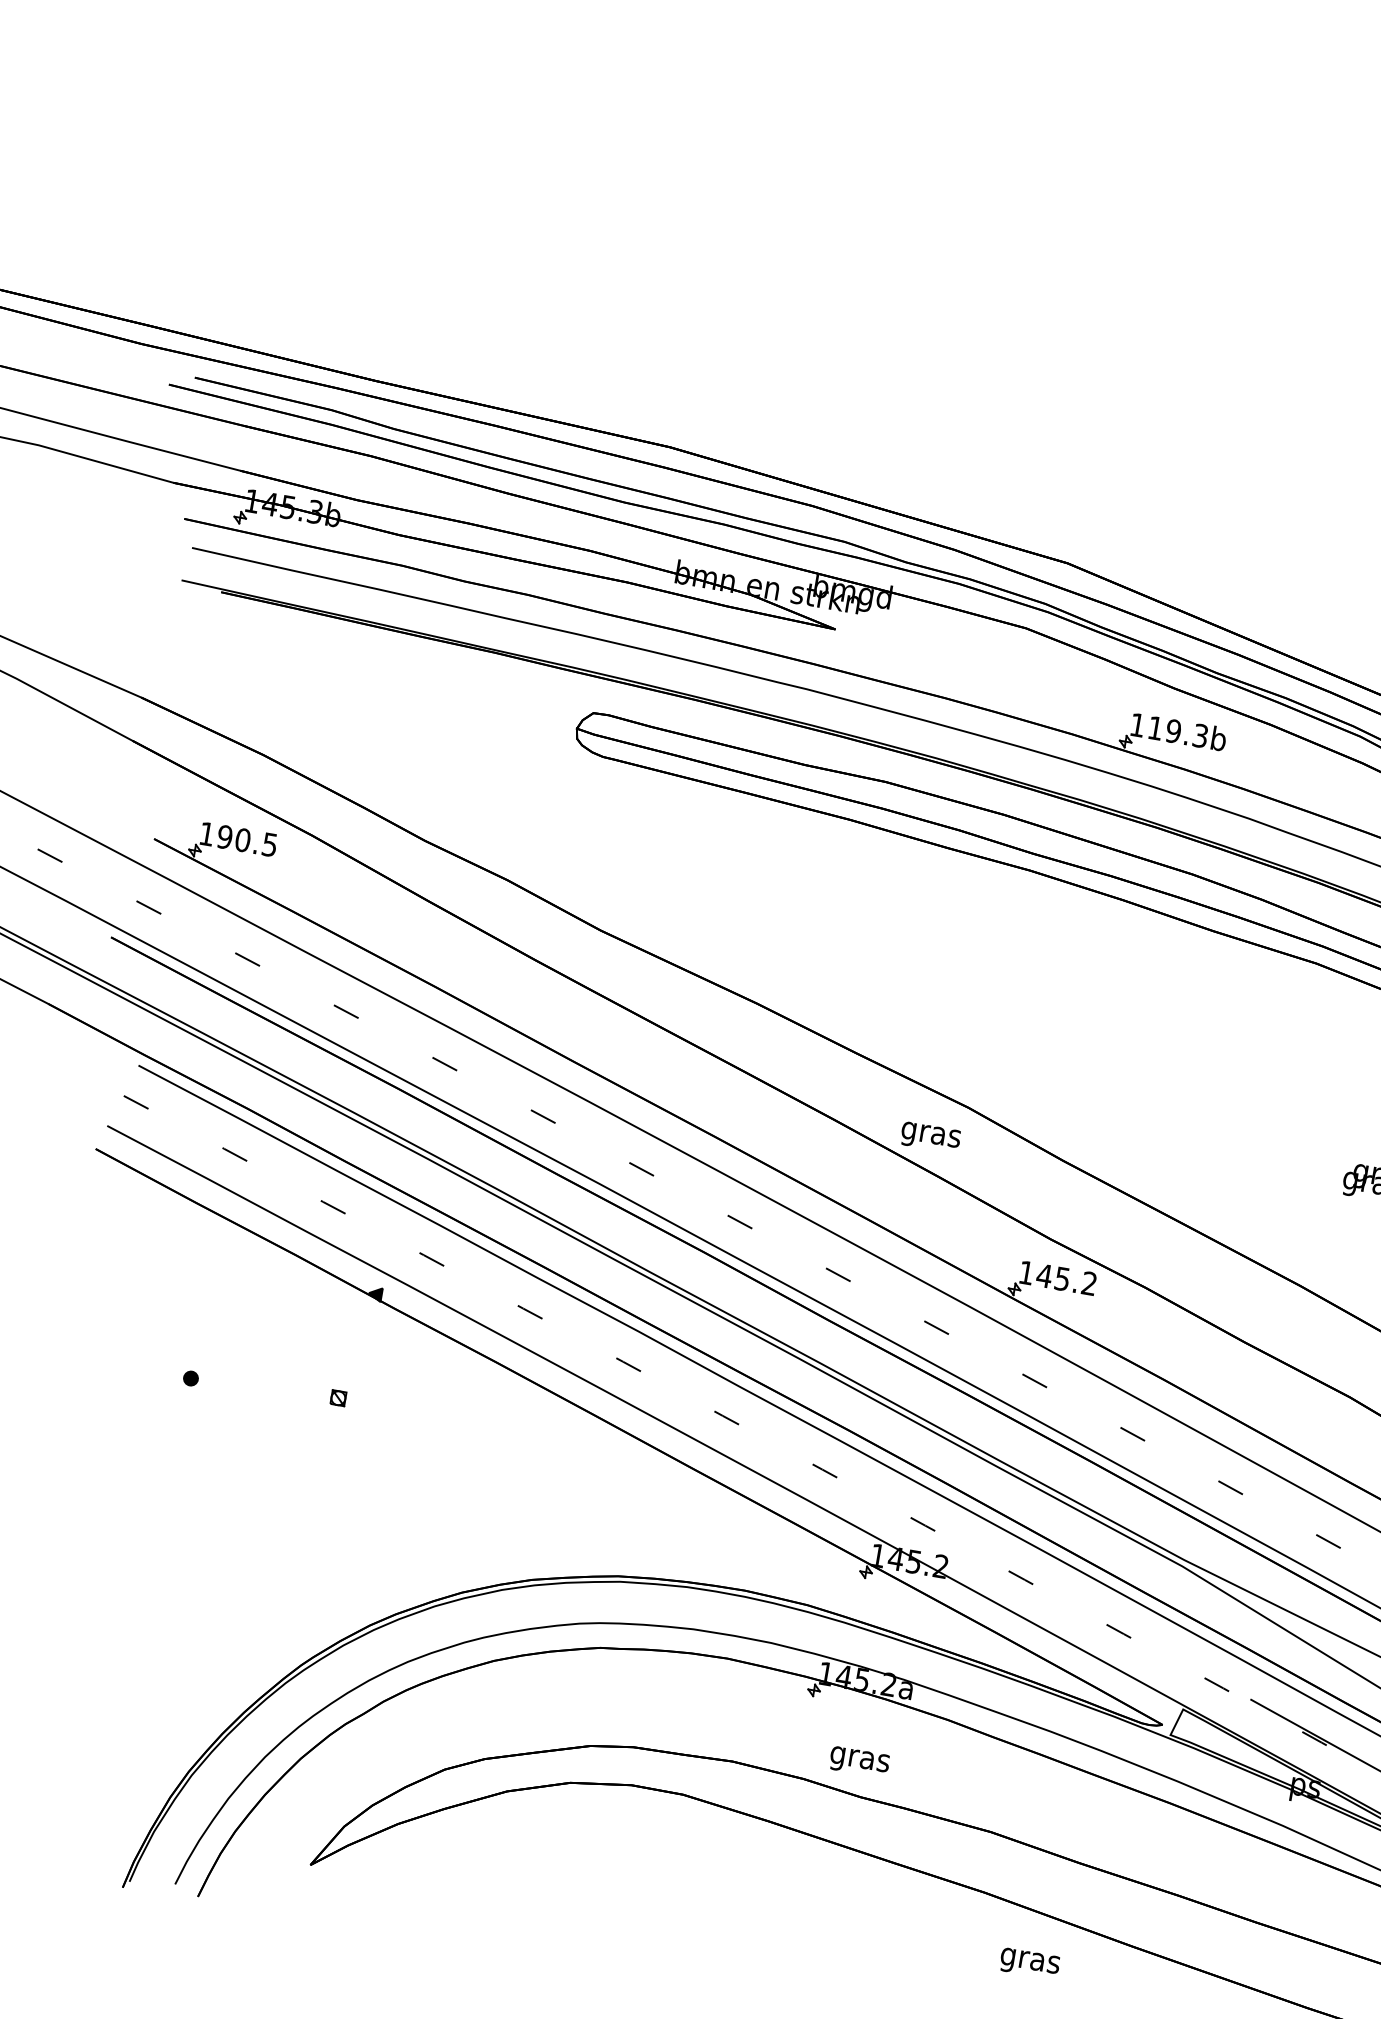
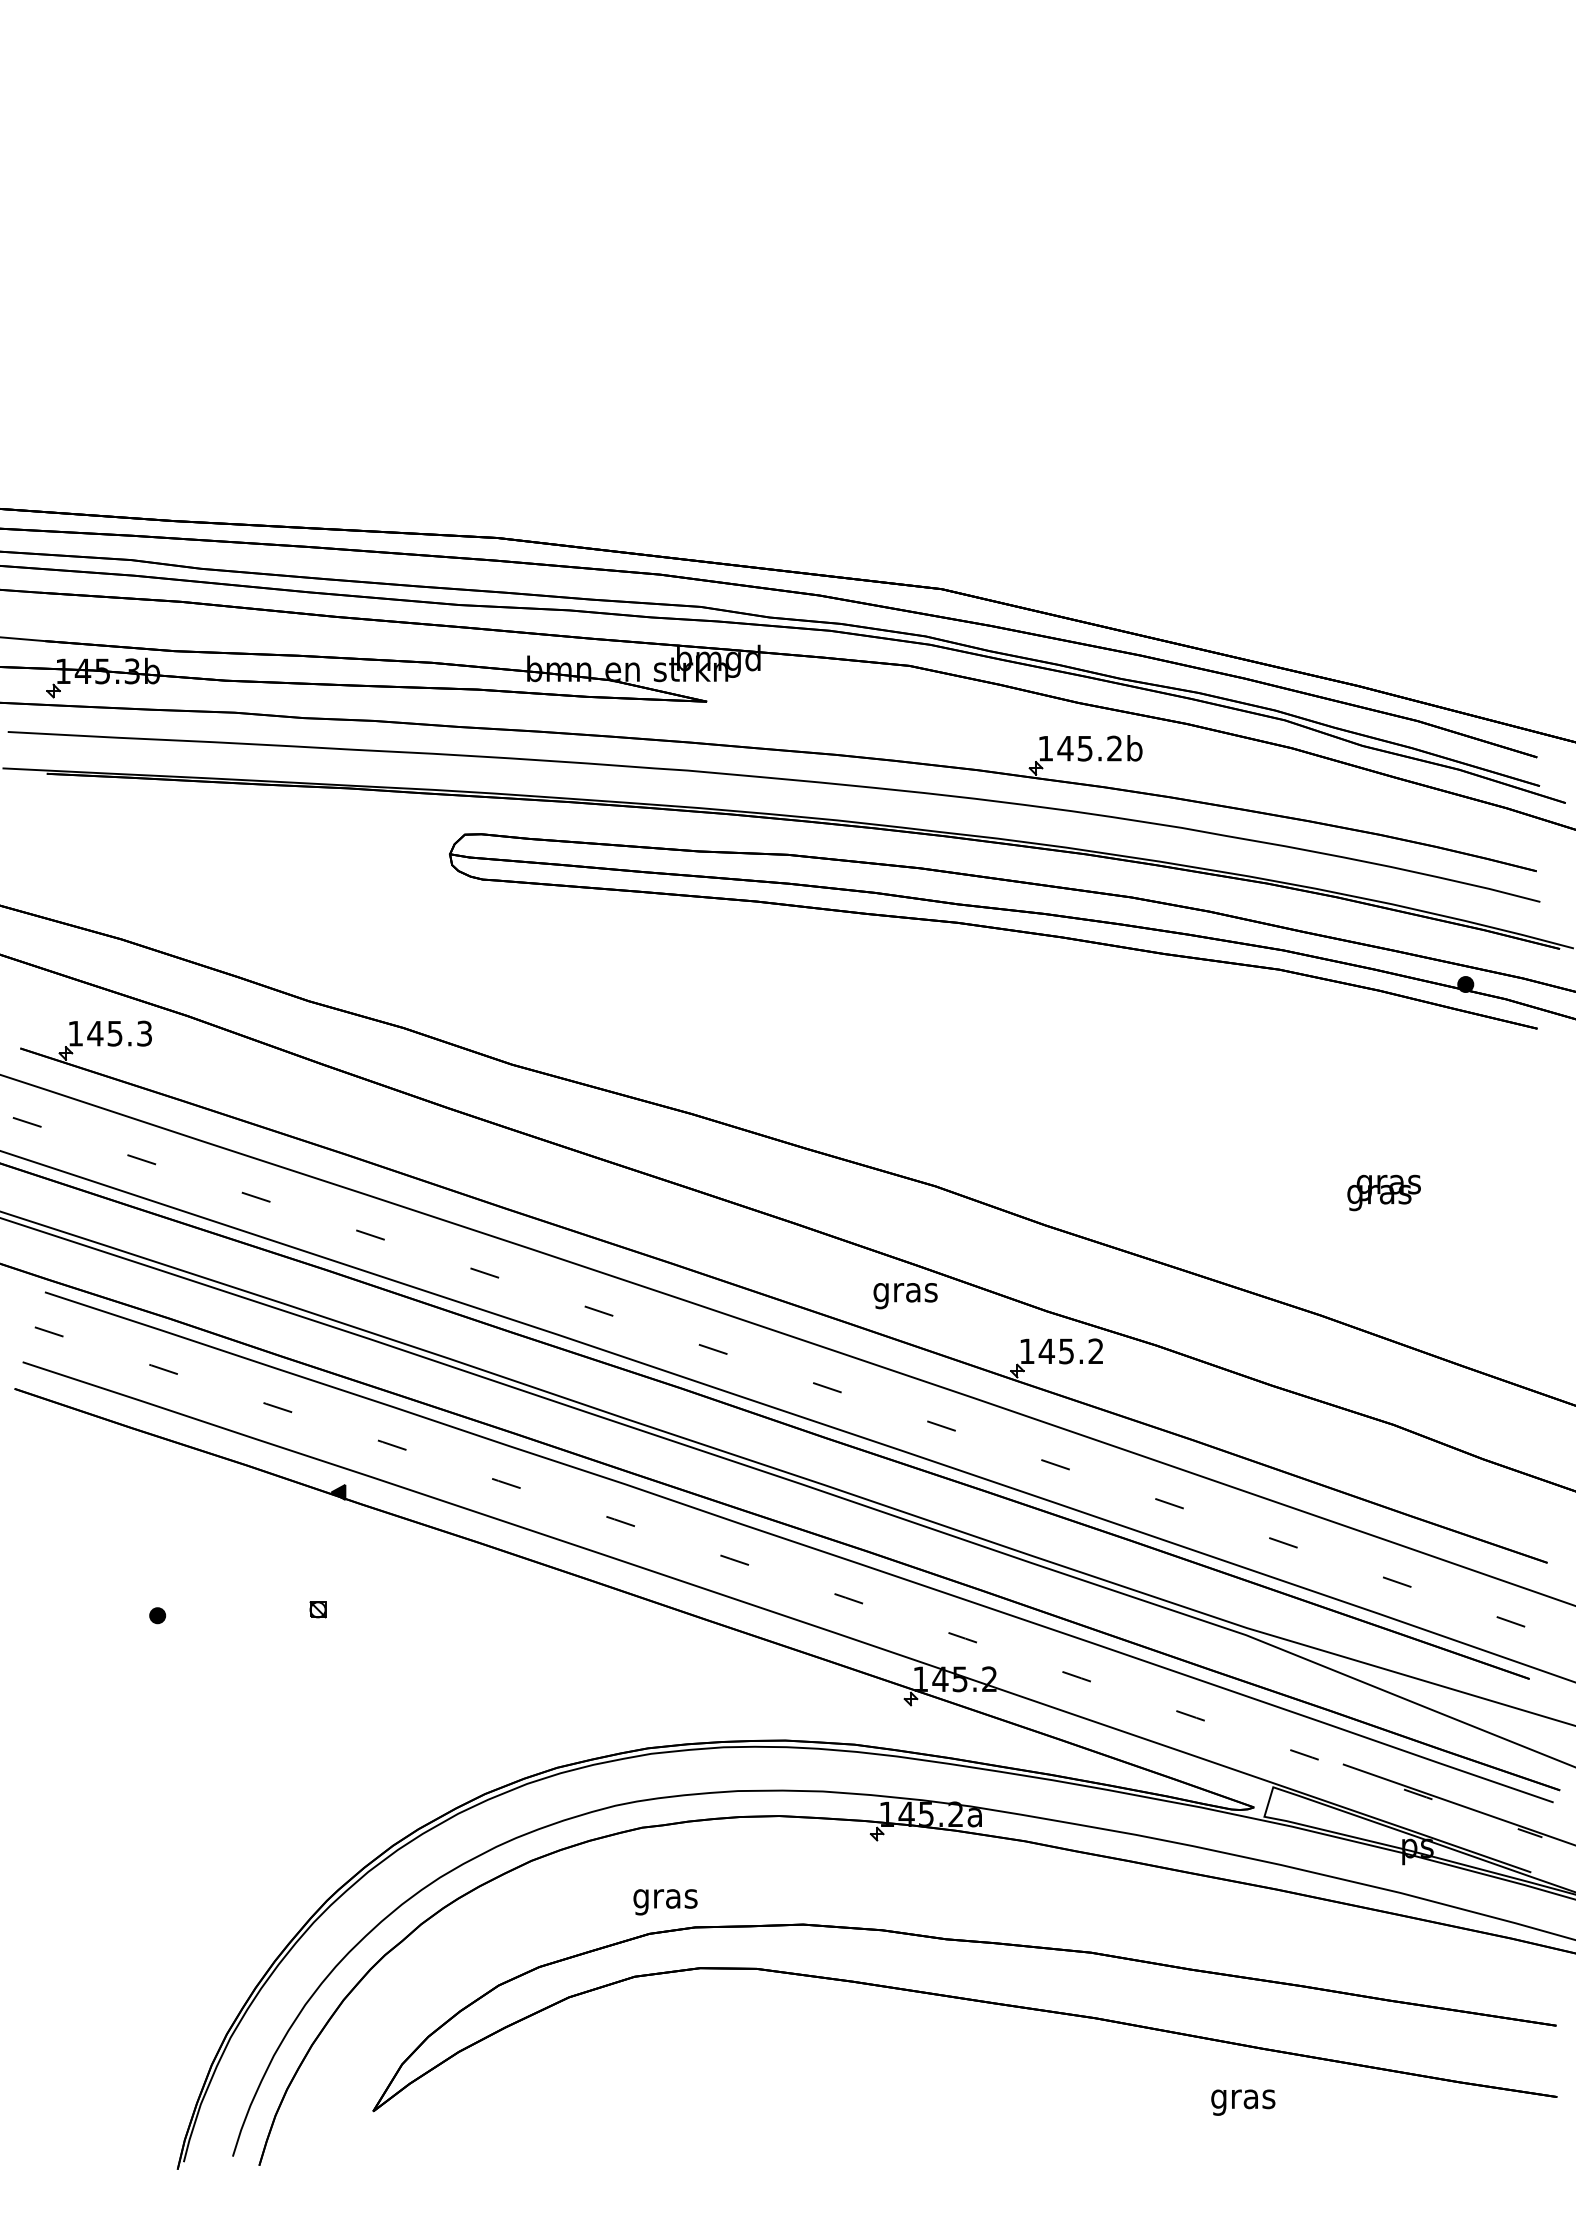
text: (1177, 731) -> (1089, 748), 119.3b -> 145.2b
text: (247, 840) -> (119, 1033), 190.5 -> 145.3
text: (930, 1138) -> (905, 1296), moved
text: (859, 1762) -> (665, 1902), moved
text: (1030, 1963) -> (1243, 2102), moved

